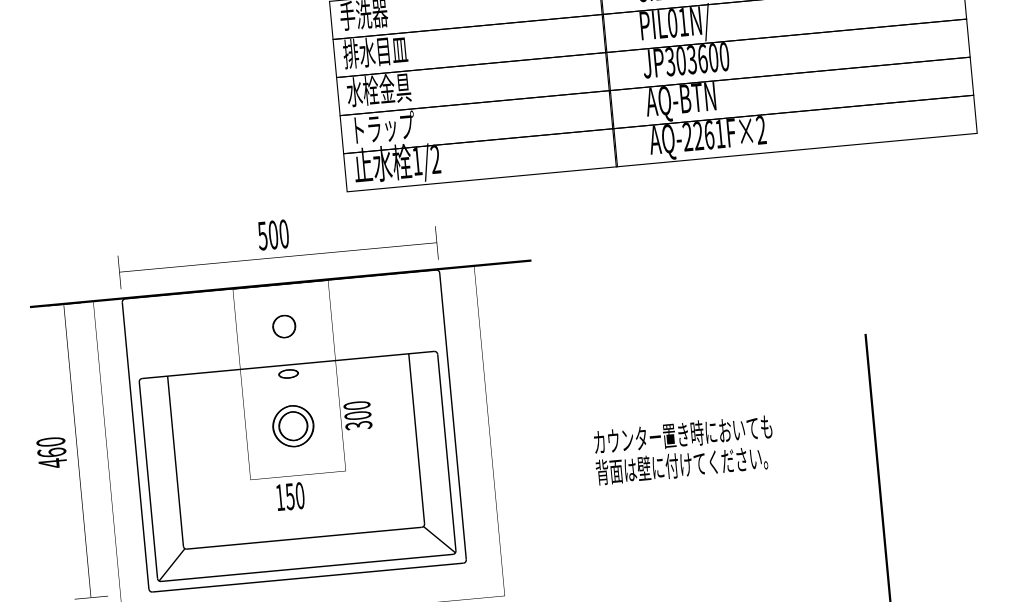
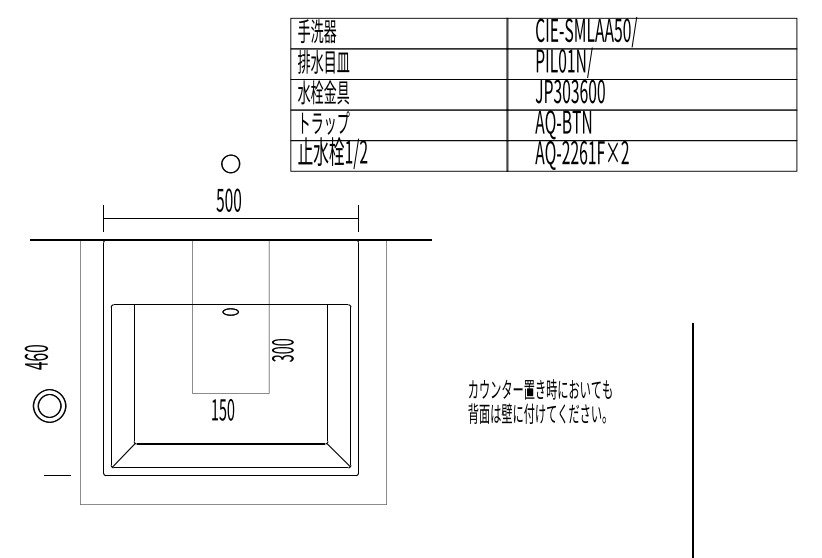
part: (283, 326) -> (230, 163), moved
part: (293, 425) -> (49, 405), moved

